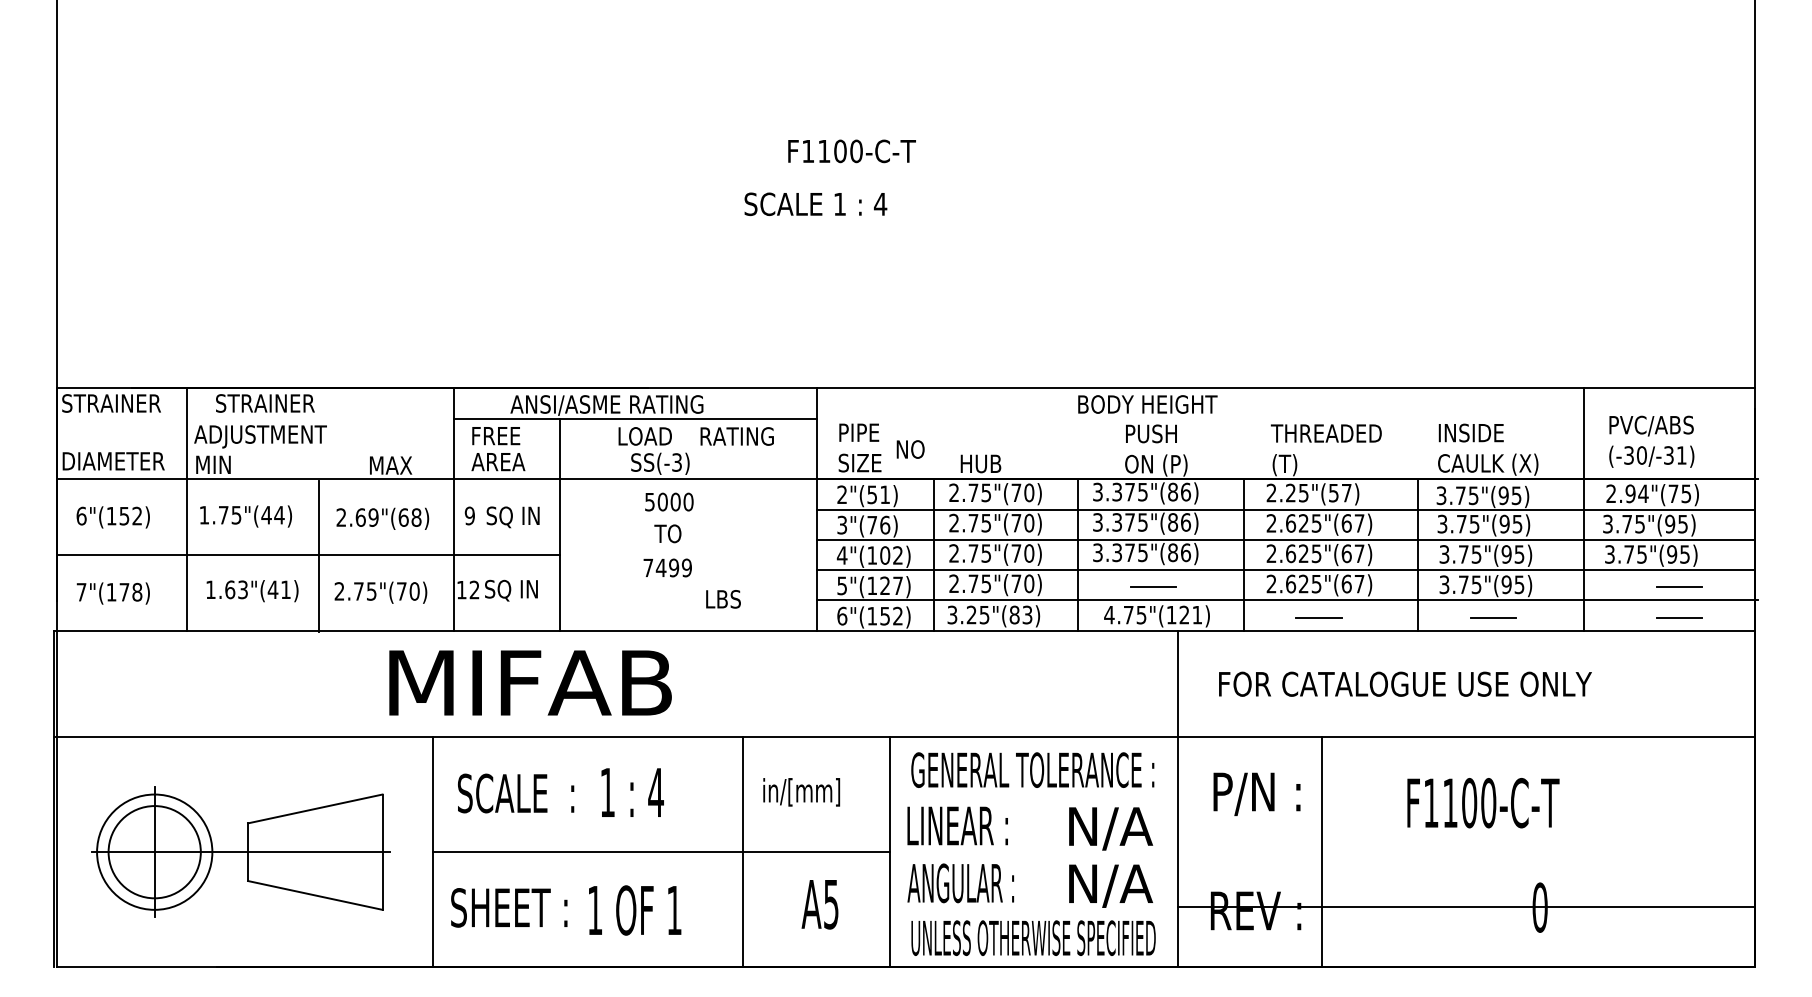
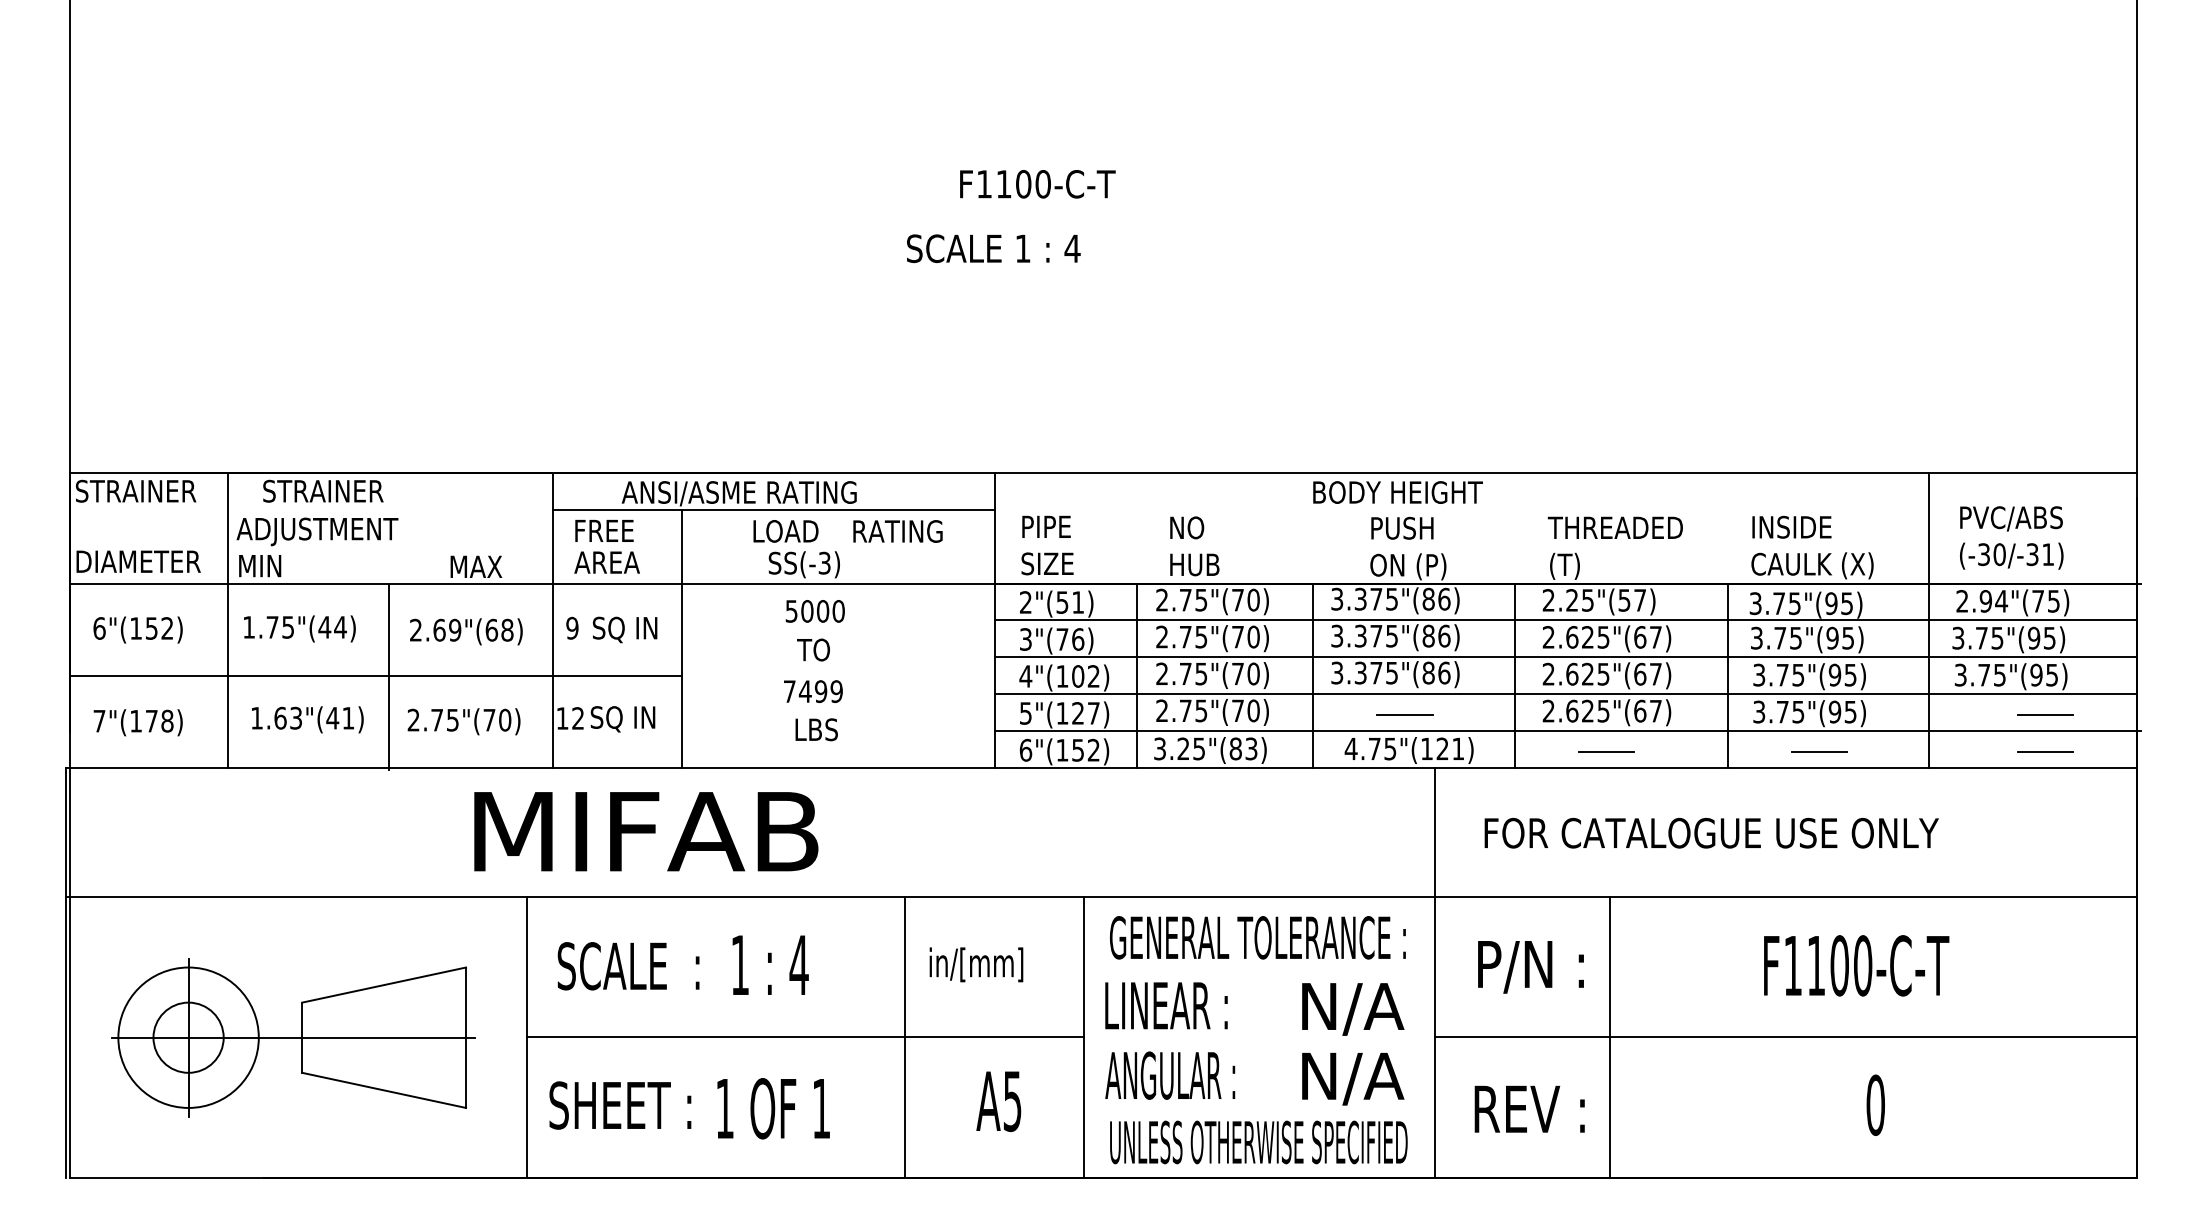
text: (910, 449) -> (1186, 527), moved
text: (723, 599) -> (816, 729), moved
text: (1483, 803) -> (1856, 966), moved
circle: (154, 852) -> (188, 1038), size x0.62
line: (1465, 906) -> (1784, 1036), moved

